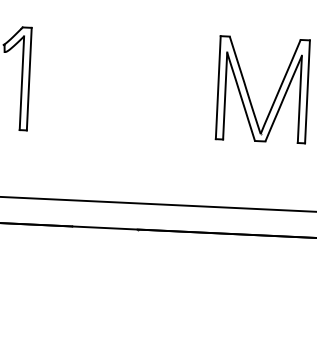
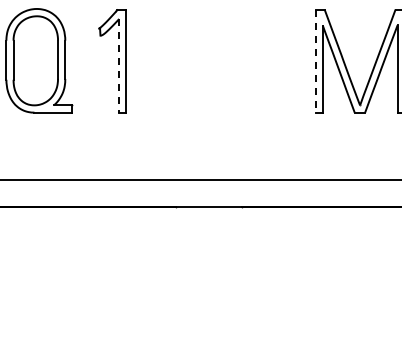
line: (22, 82) -> (119, 65), solid -> dashed
line: (218, 88) -> (315, 61), solid -> dashed

